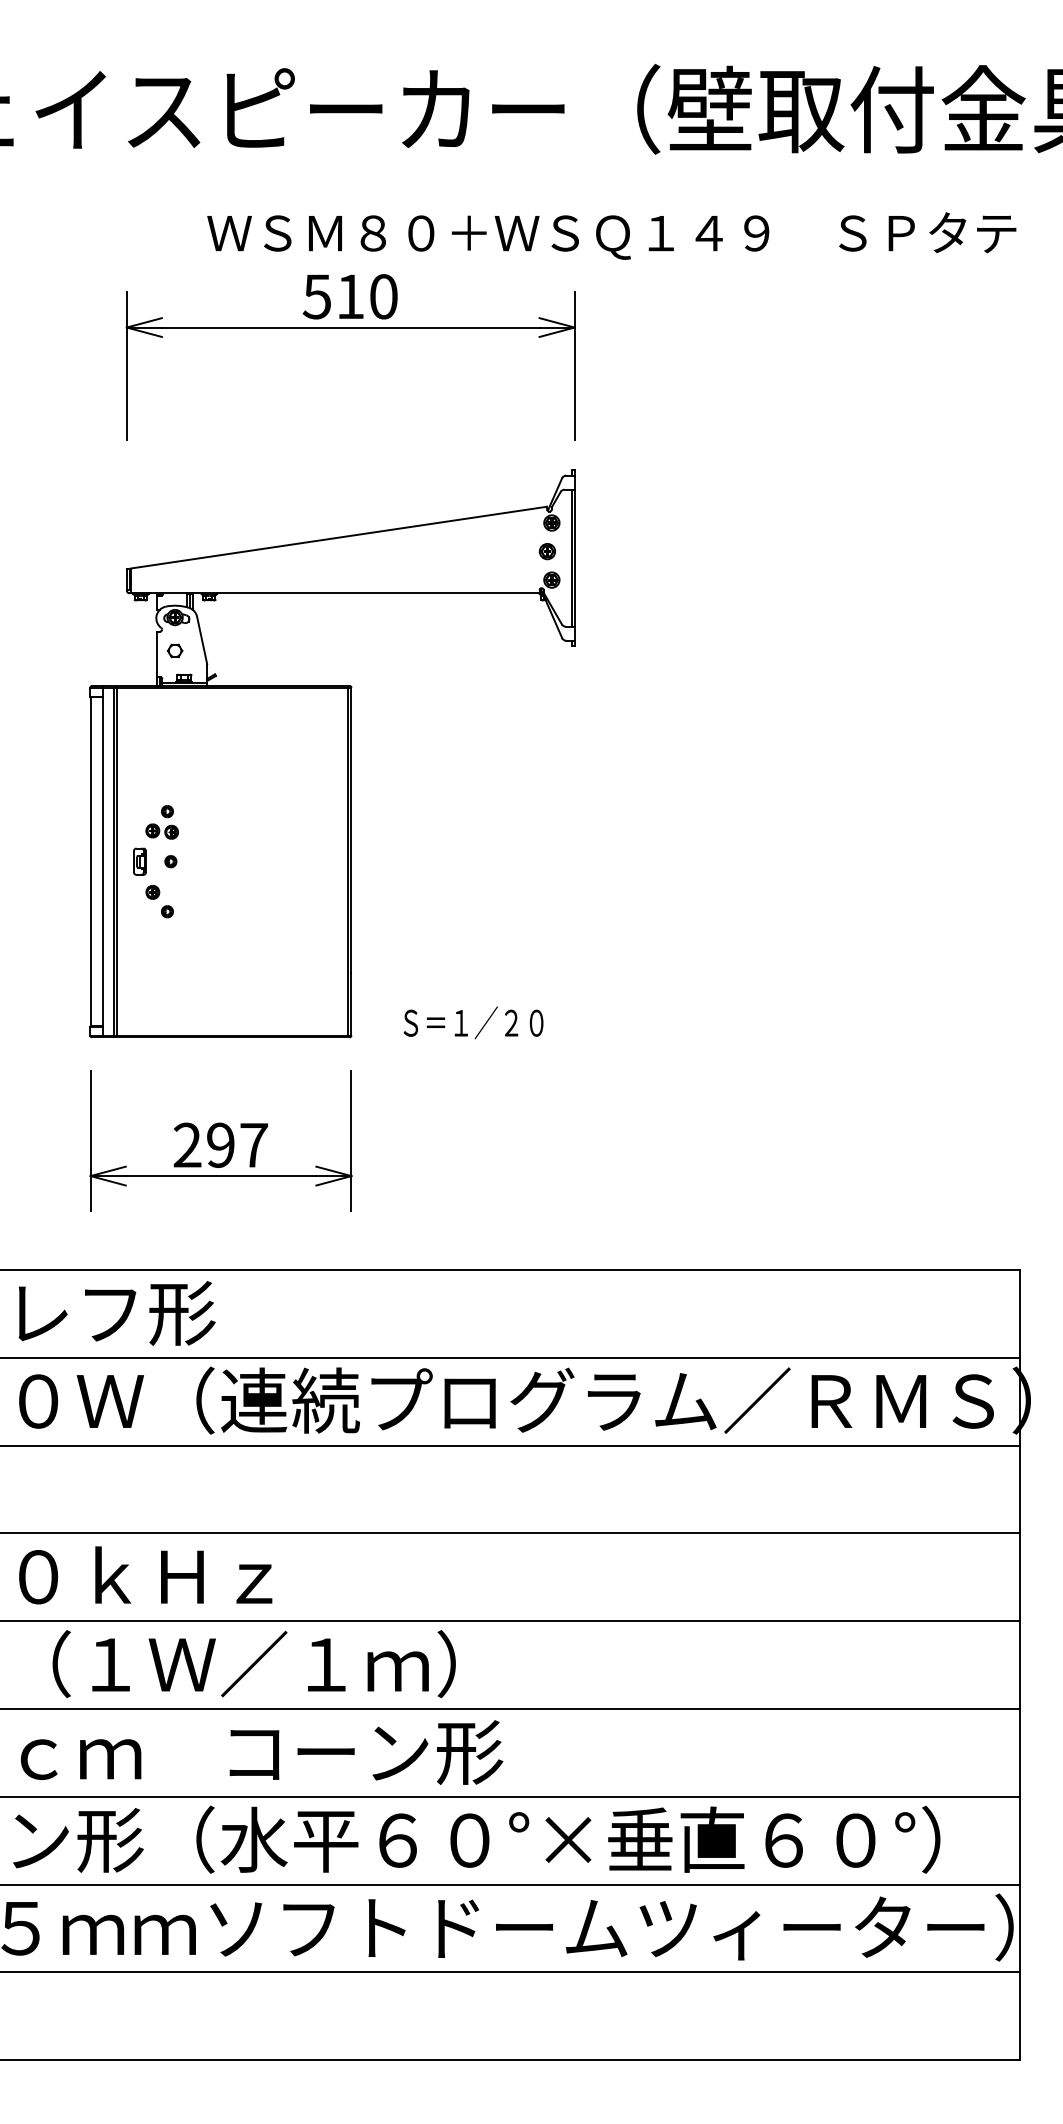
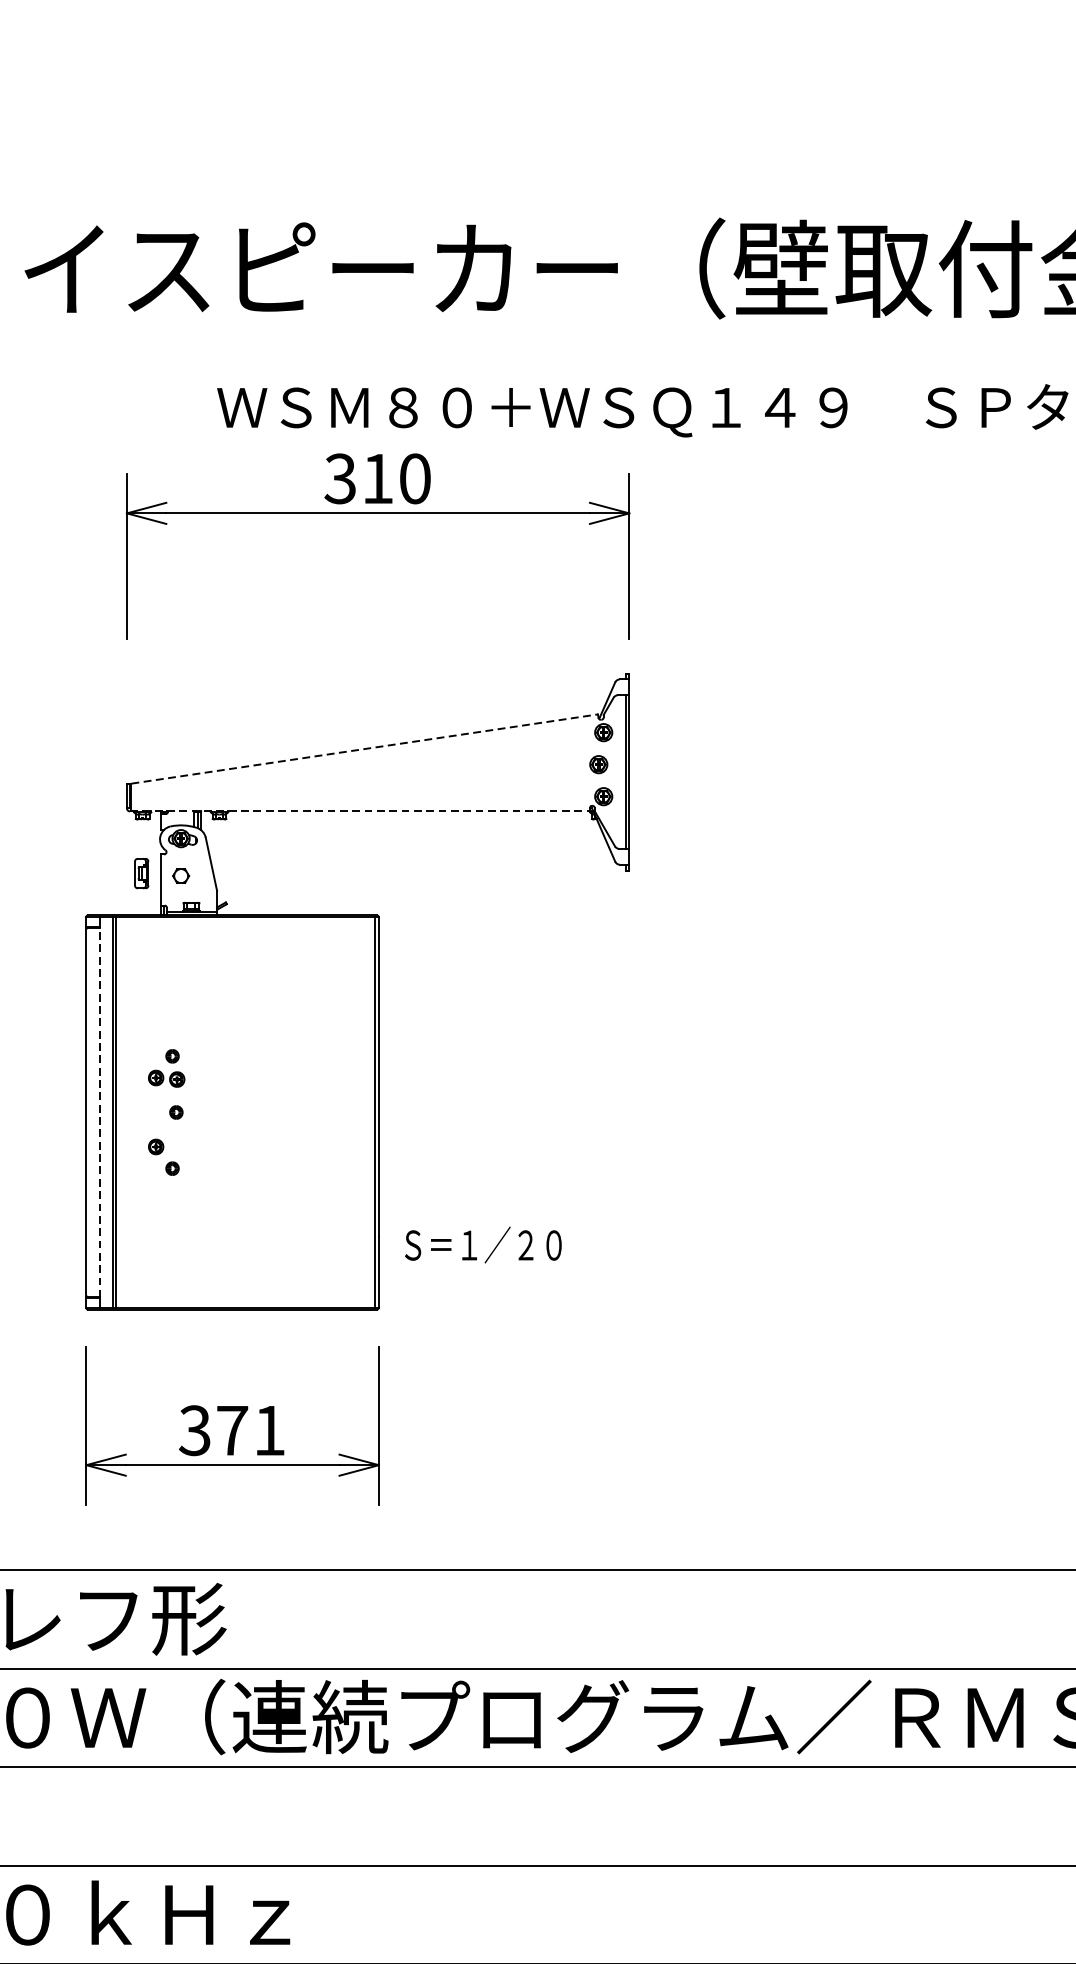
text: (316, 296) -> (339, 478), 510 -> 310
line: (339, 537) -> (365, 748), solid -> dashed
line: (336, 593) -> (362, 811), solid -> dashed
line: (102, 861) -> (99, 1112), solid -> dashed
part: (139, 861) -> (141, 873), moved
text: (473, 1022) -> (483, 1244), moved
text: (220, 1144) -> (232, 1429), 297 -> 371

